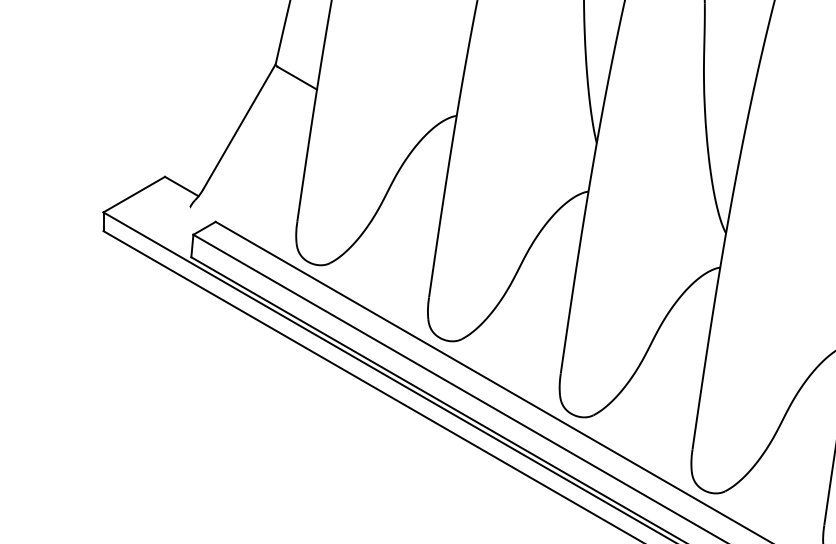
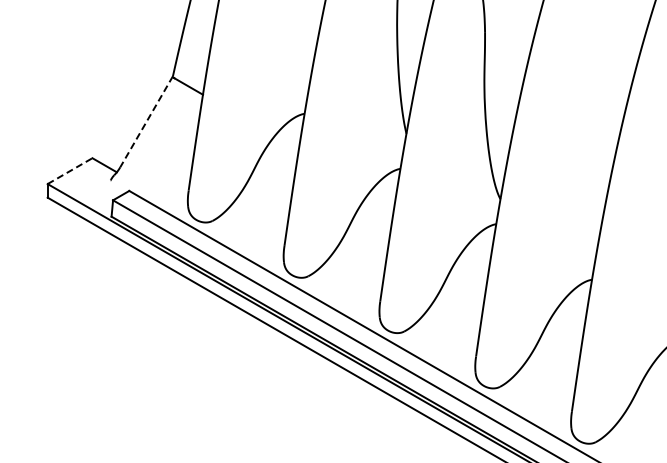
line: (239, 126) -> (146, 121), solid -> dashed
line: (134, 195) -> (70, 171), solid -> dashed

